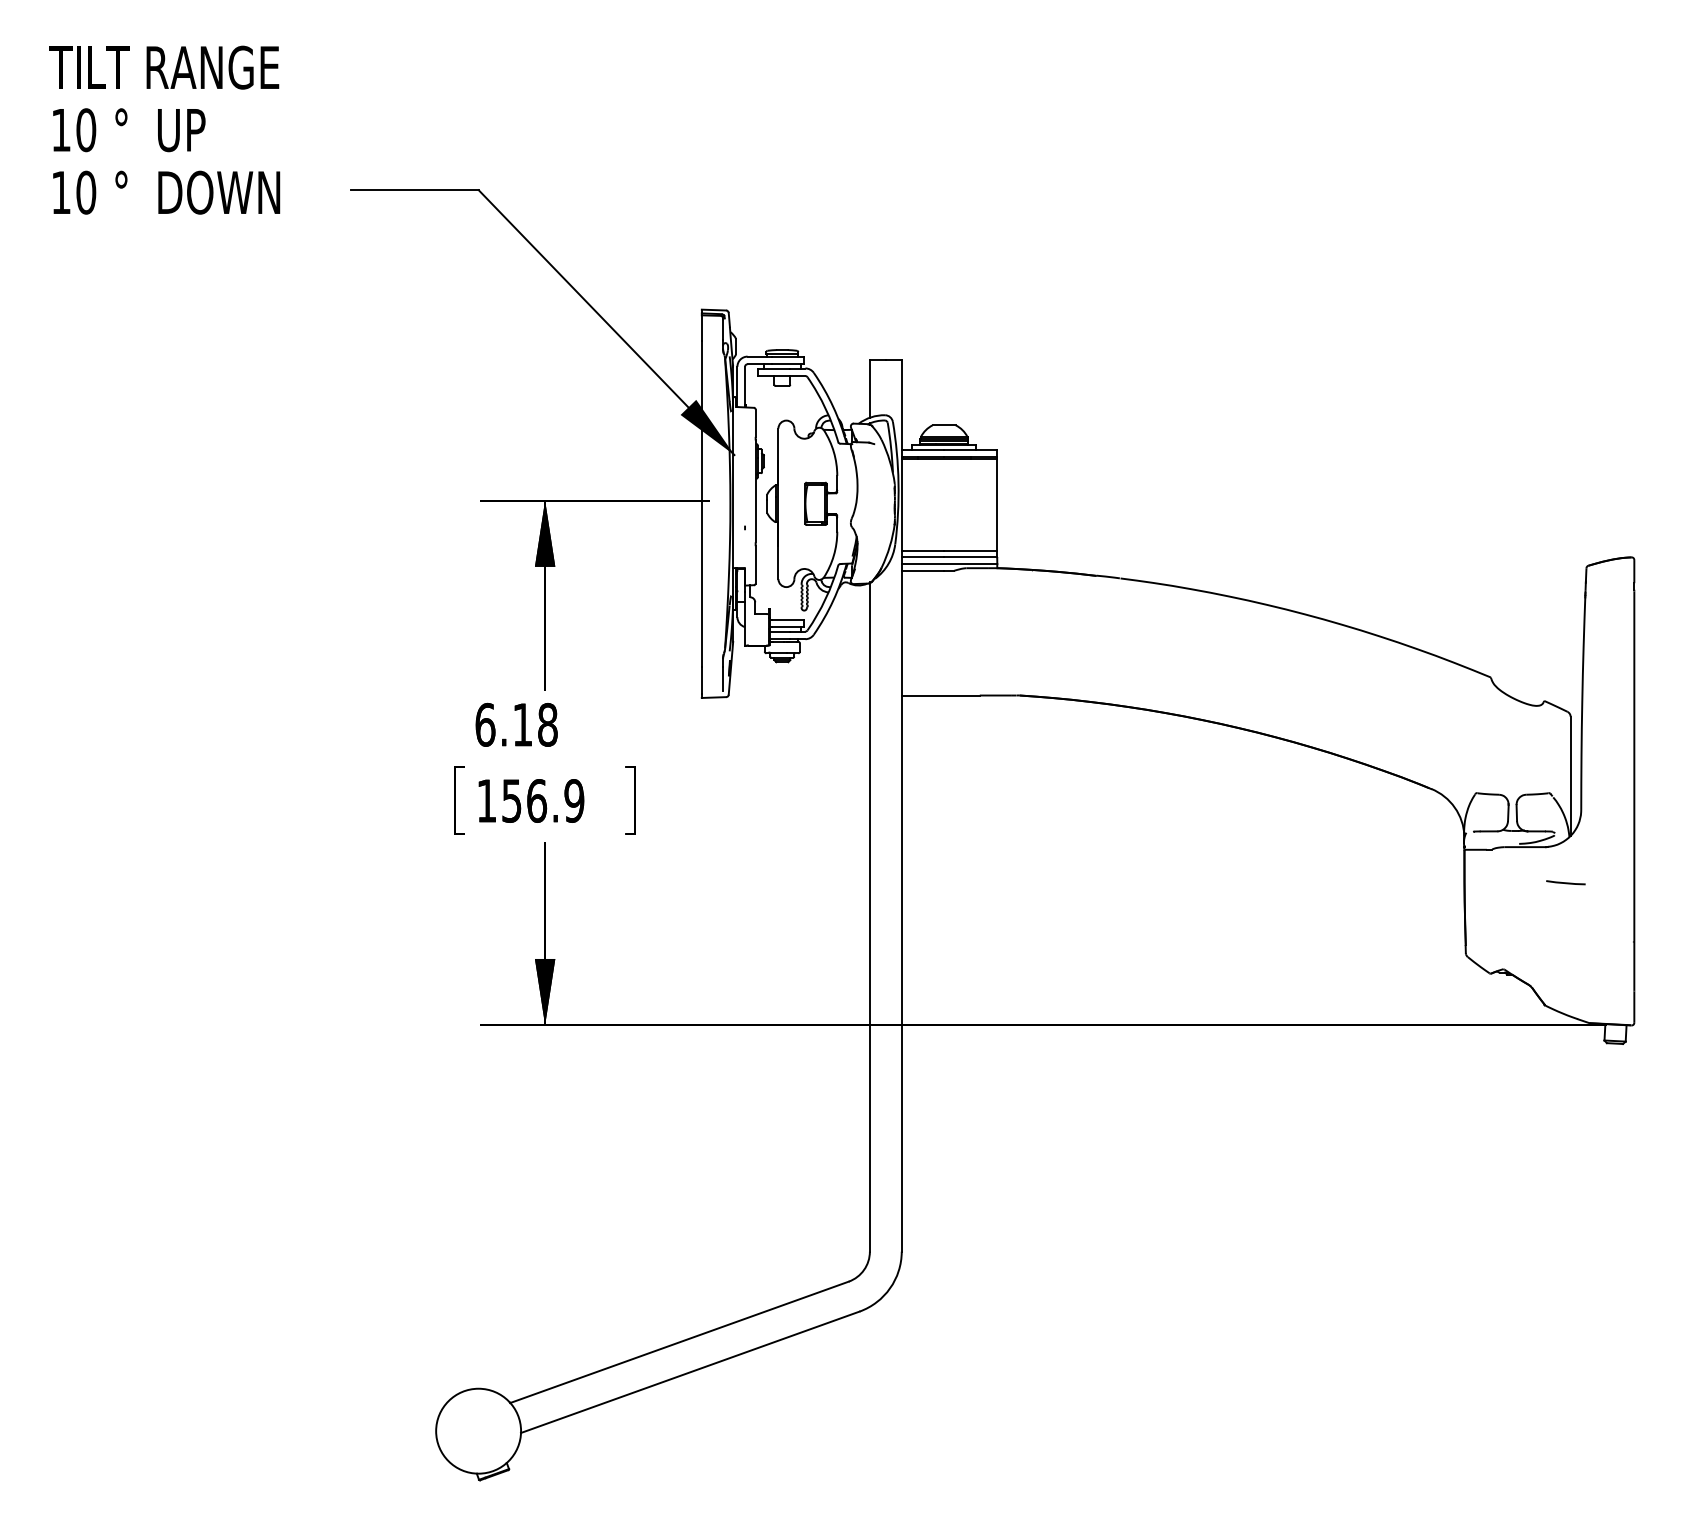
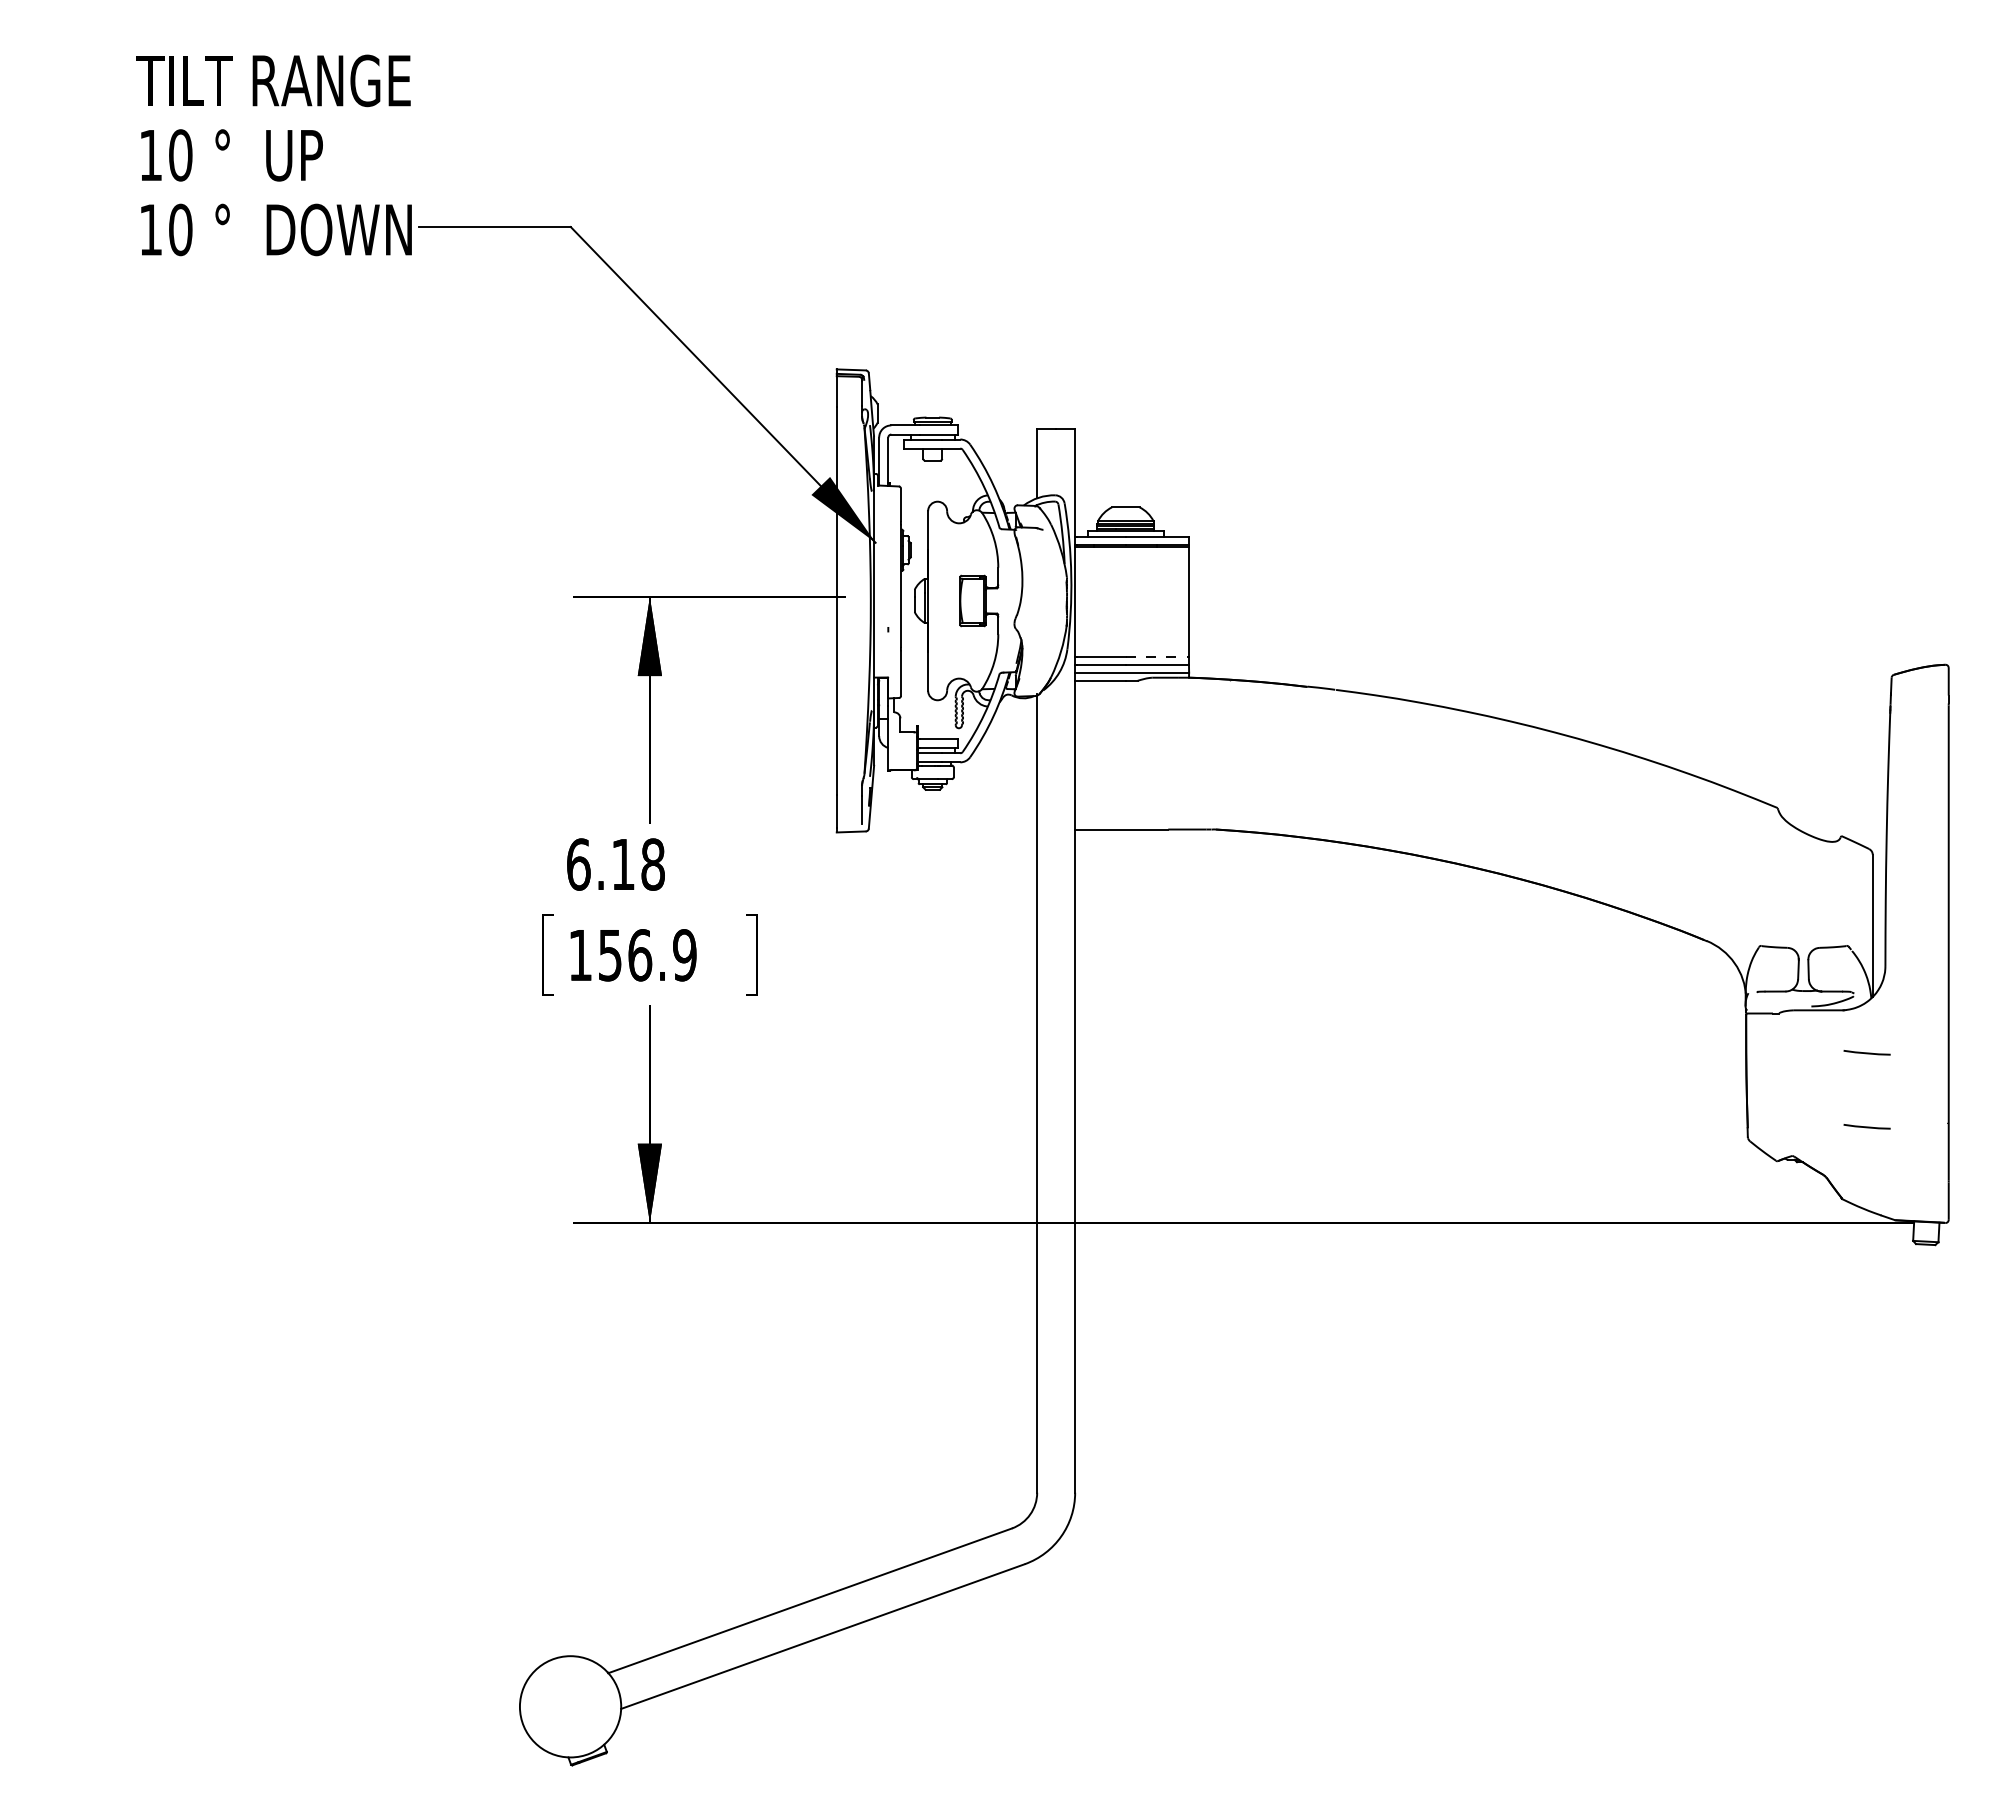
text: (164, 130) -> (273, 155), moved
line: (970, 551) -> (1157, 657), solid -> dashed
line: (1565, 944) -> (1866, 1126), added

